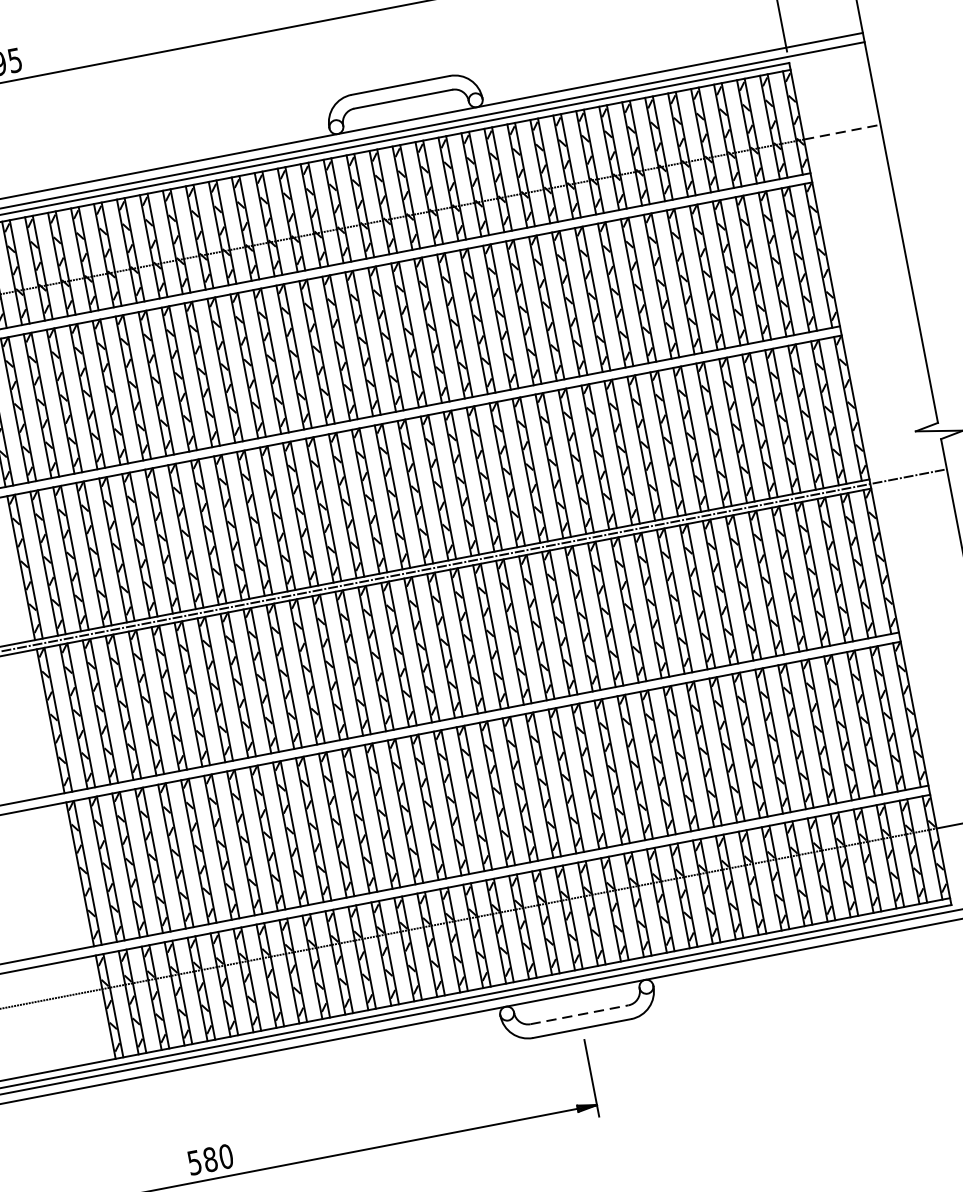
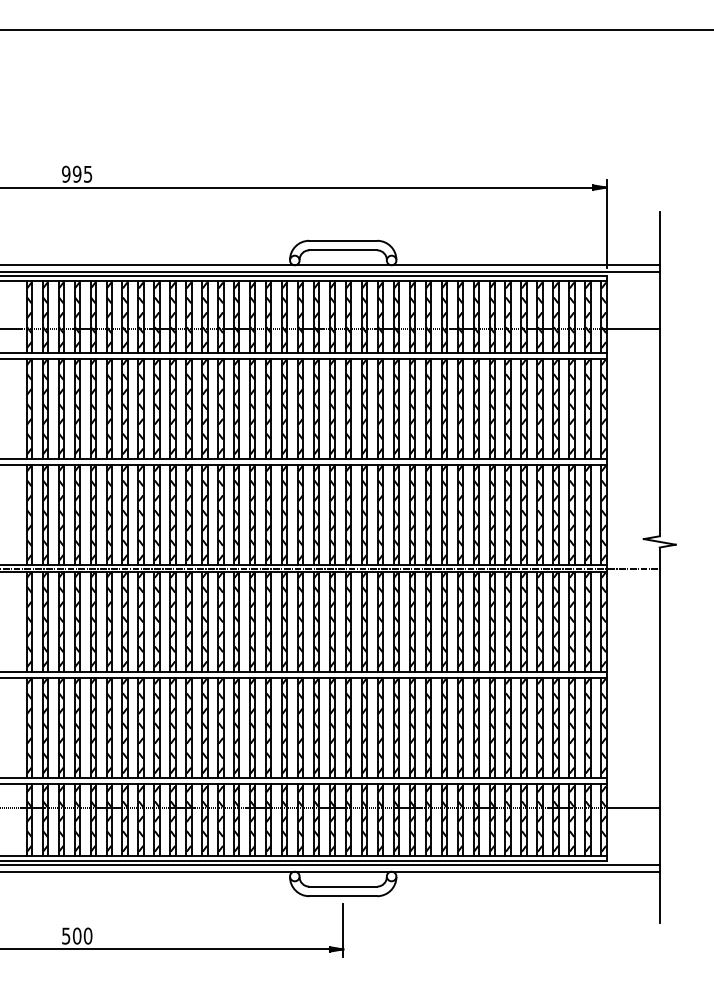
line: (842, 132) -> (633, 329), dashed -> solid
line: (579, 1014) -> (343, 886), dashed -> solid
text: (211, 1160) -> (77, 936), 580 -> 500

